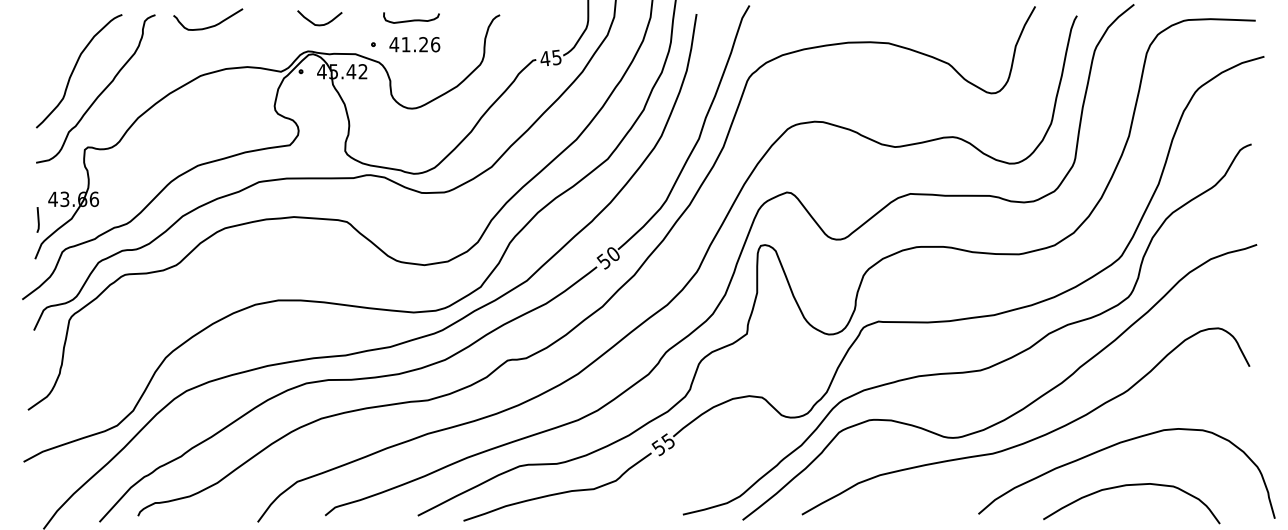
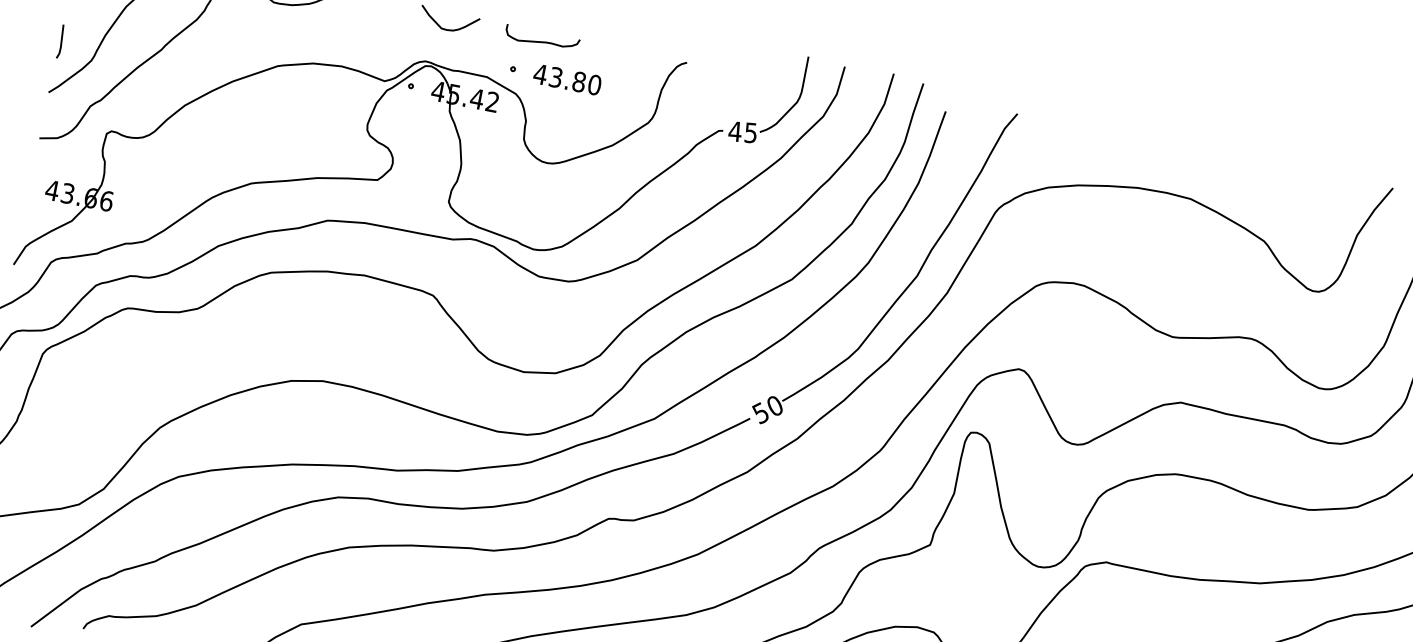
curve: (411, 19) -> (541, 40), moved
text: (420, 44) -> (574, 80), 41.26 -> 43.80
line: (37, 219) -> (60, 40), moved

